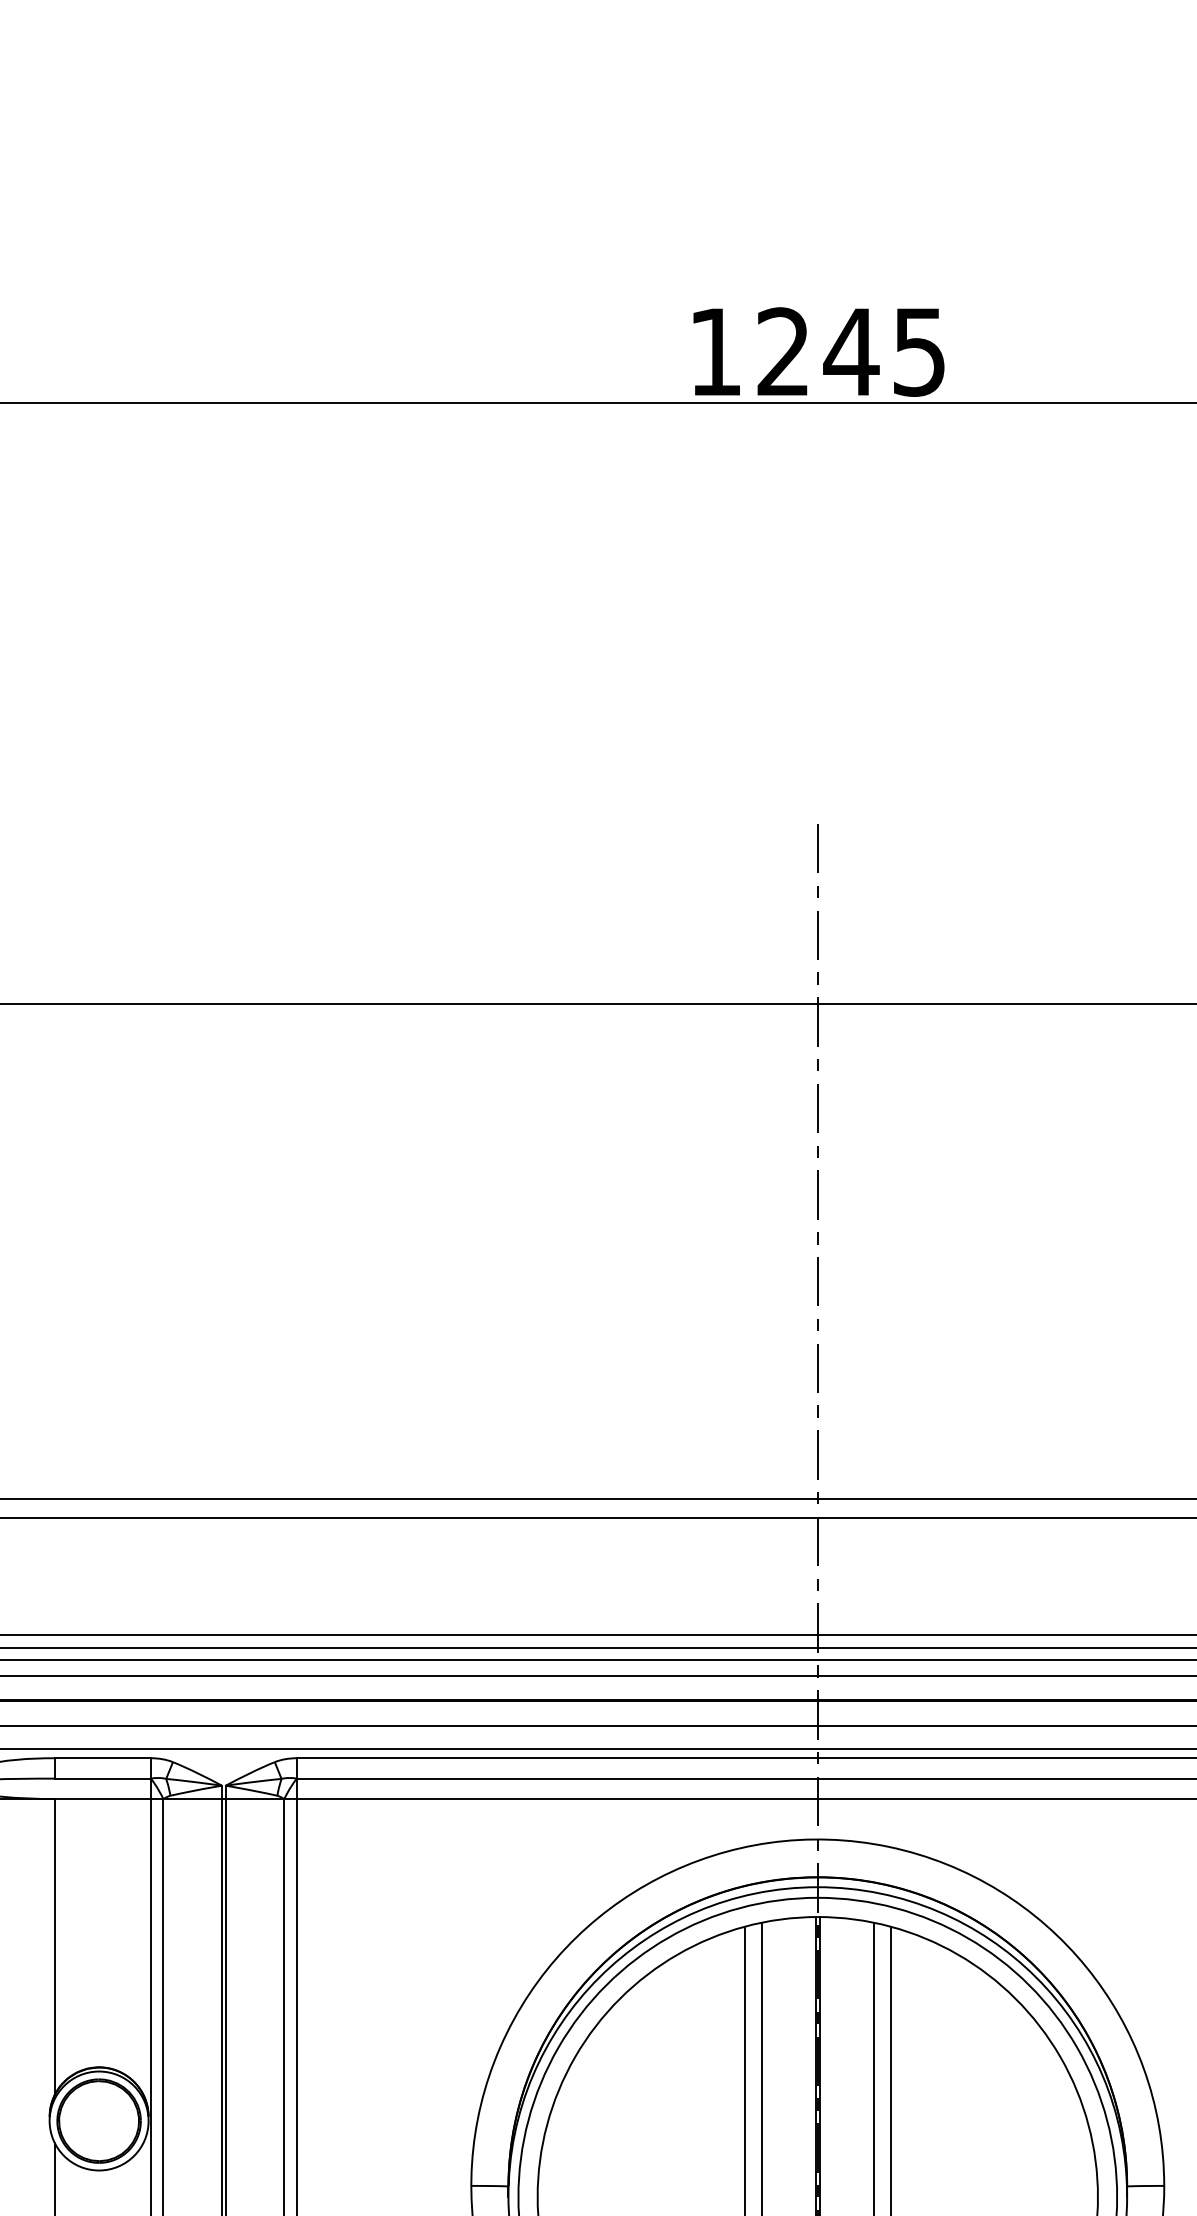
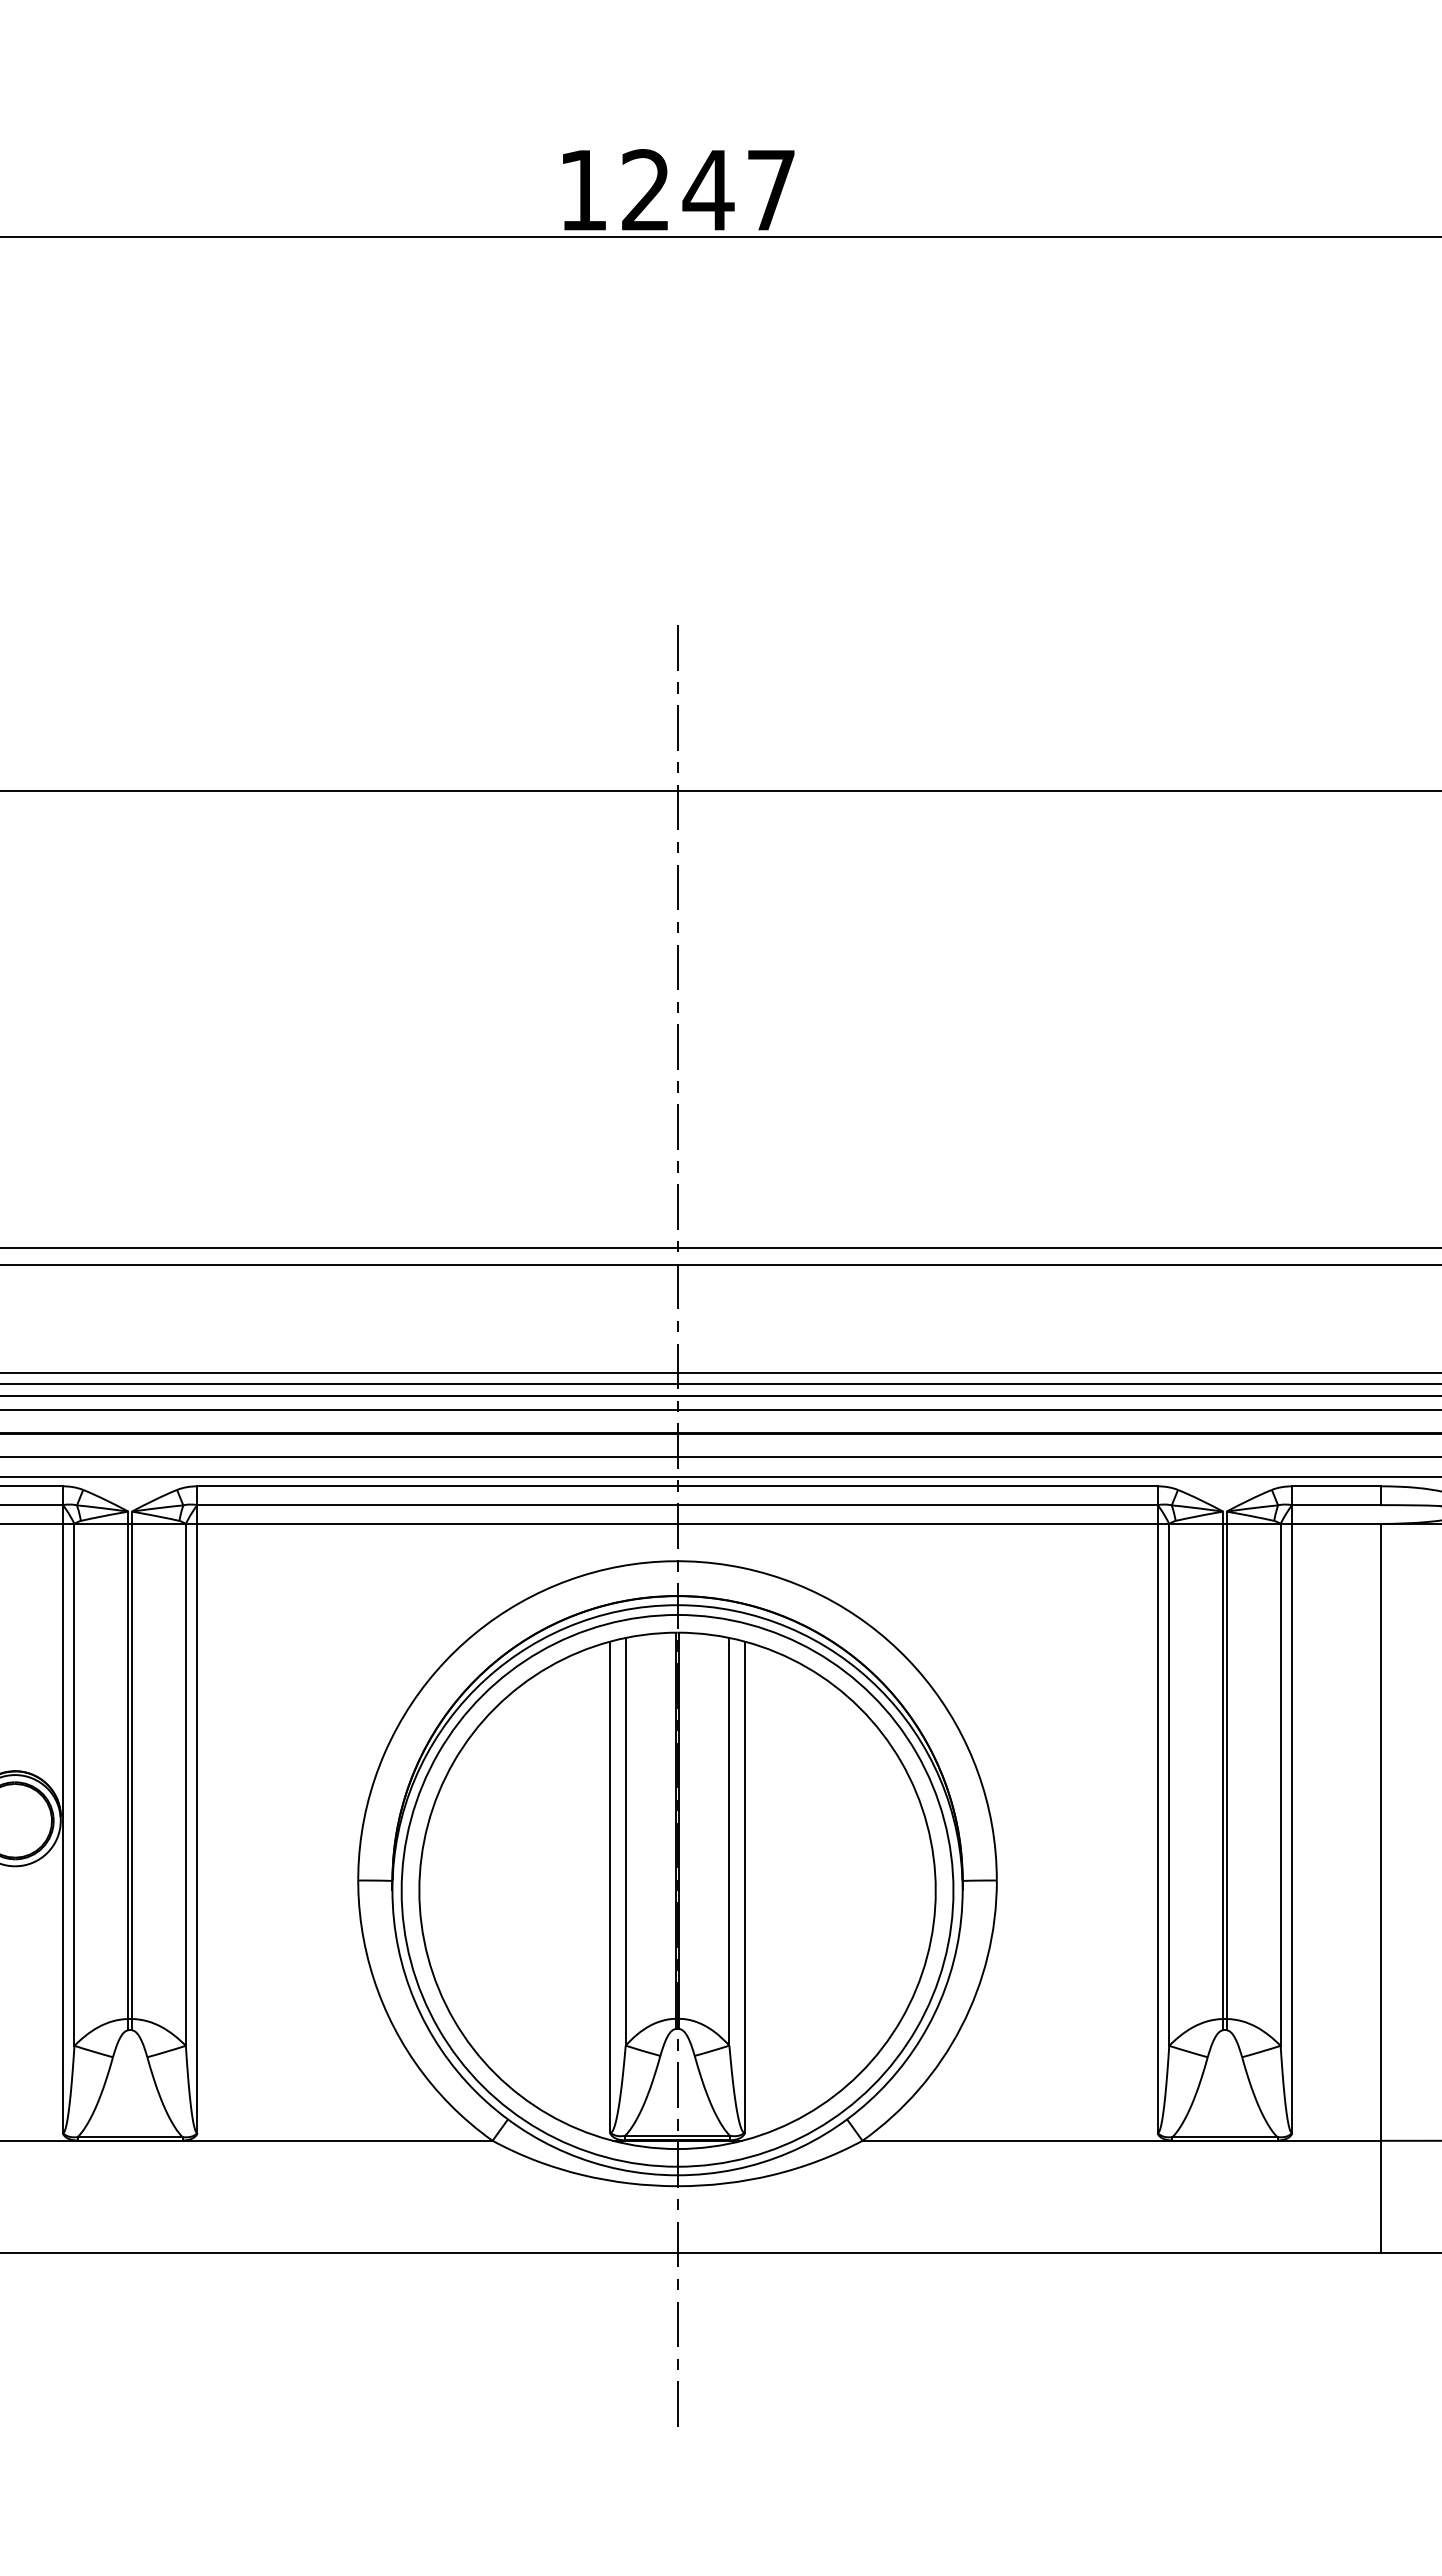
text: (918, 352) -> (770, 190), 1245 -> 1247

